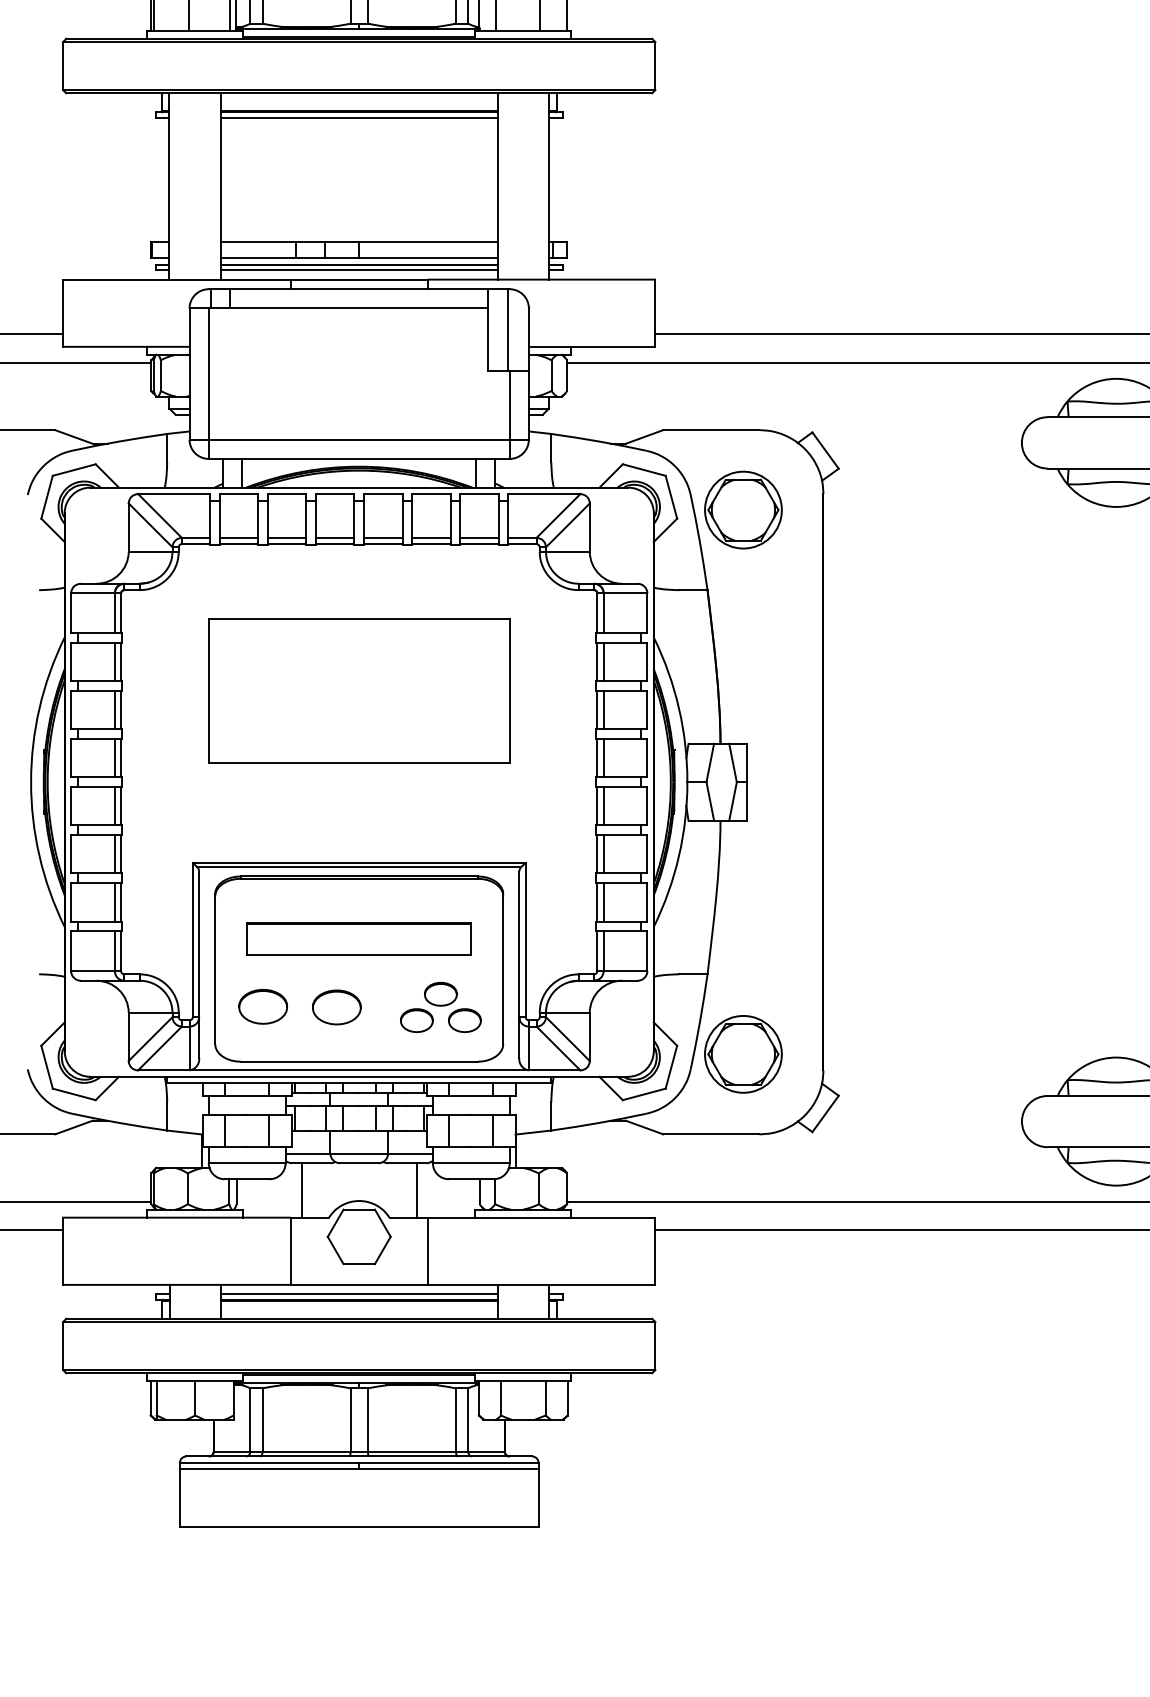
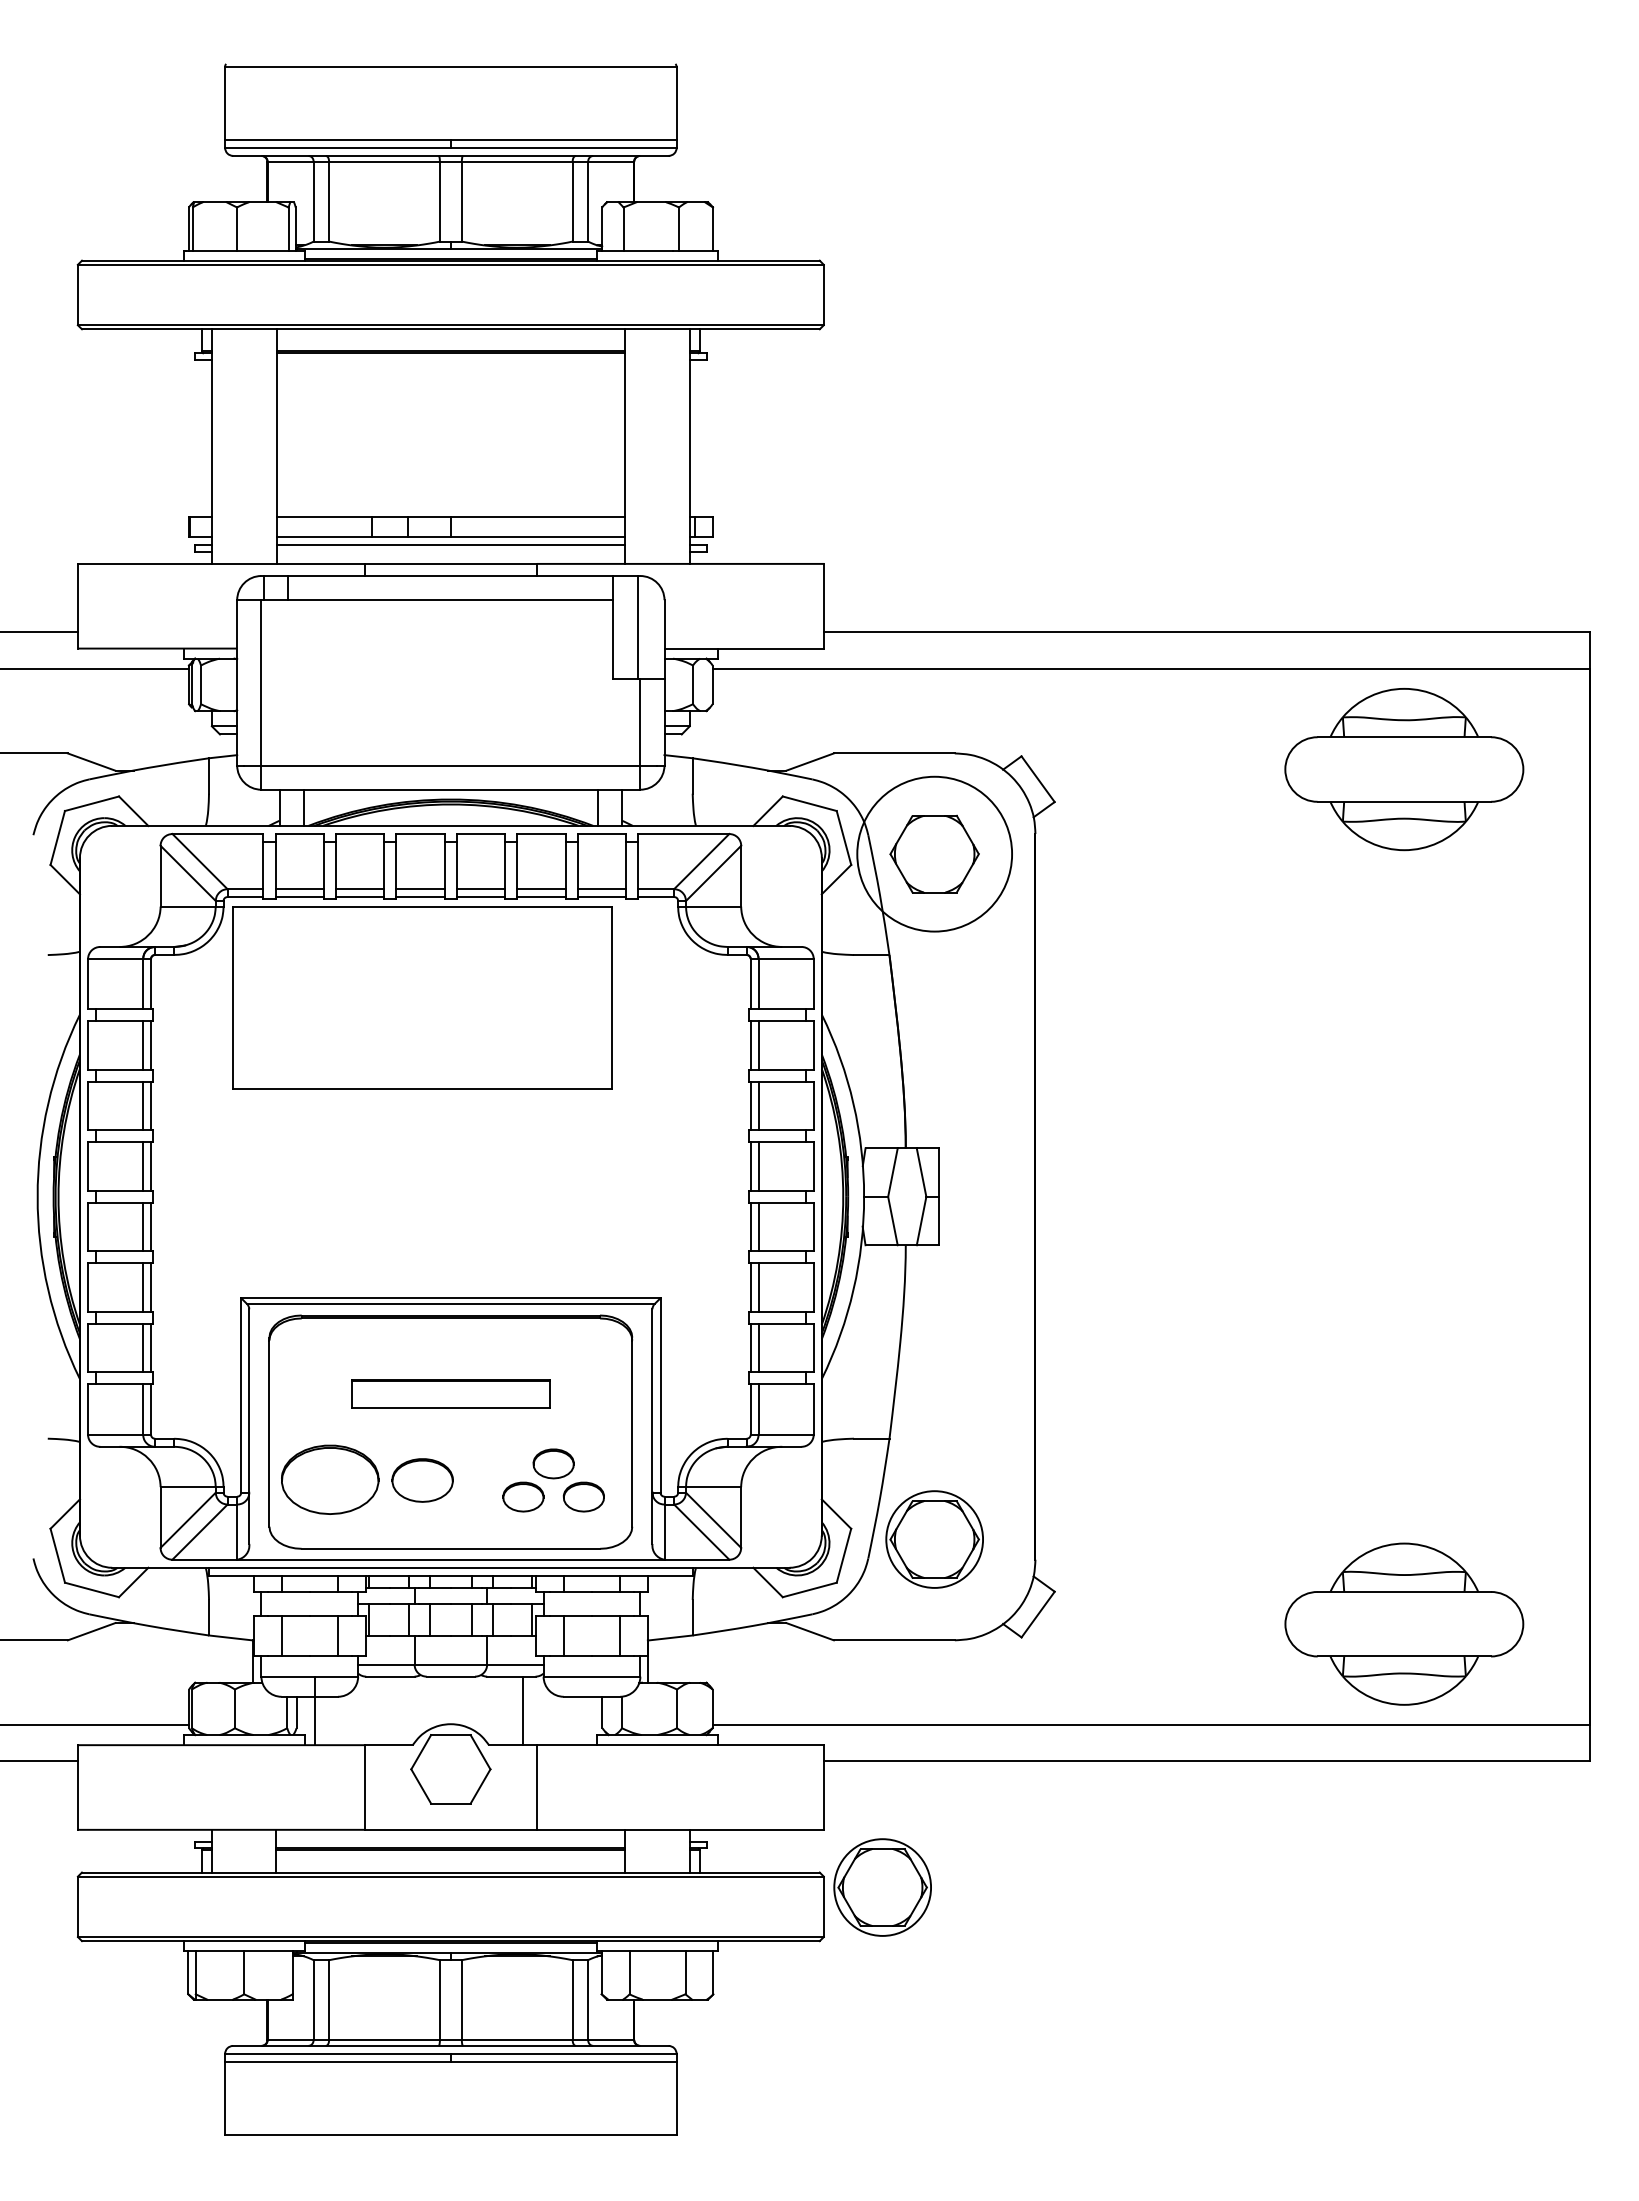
line: (358, 117) -> (450, 359), removed
line: (358, 269) -> (450, 551), removed
circle: (743, 509) -> (934, 853), size x1.6
part: (358, 690) -> (422, 997), moved
part: (358, 938) -> (450, 1393), size x0.7
part: (262, 1006) -> (329, 1479), size x1.6
line: (301, 1190) -> (315, 1710), moved
line: (358, 1294) -> (450, 1841), removed
part: (702, 1330) -> (882, 1887), added

